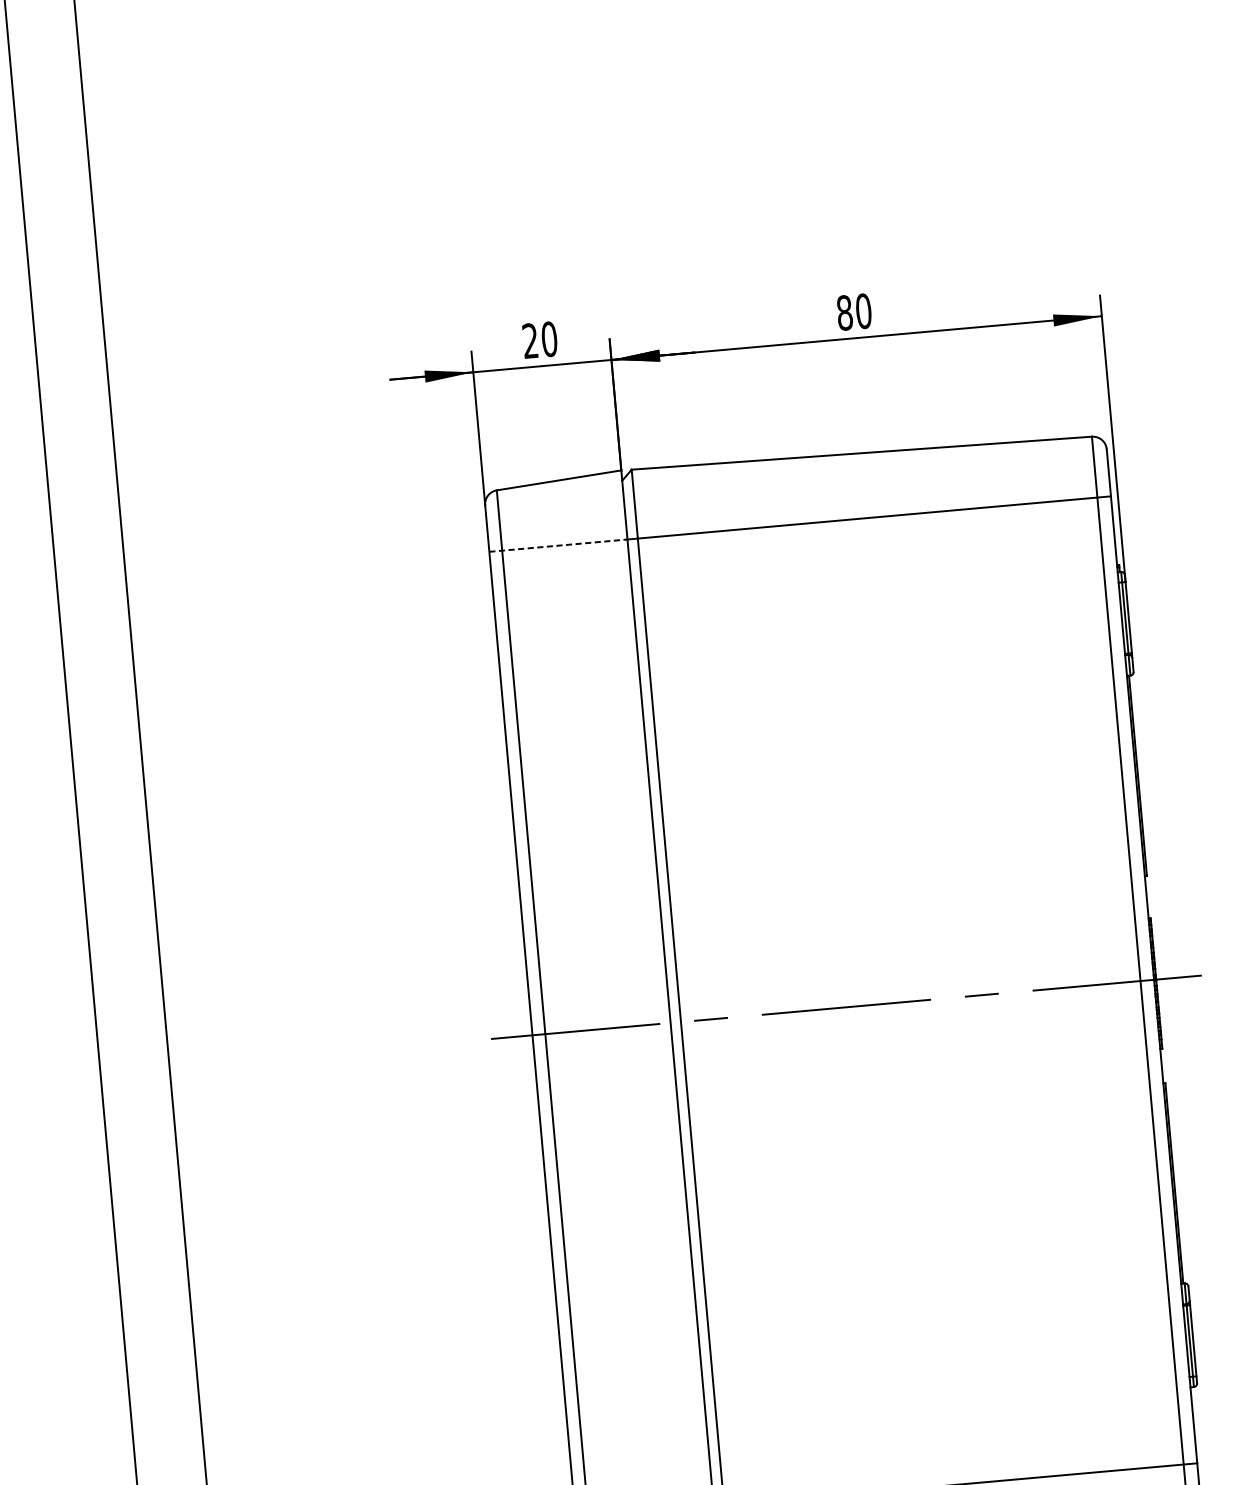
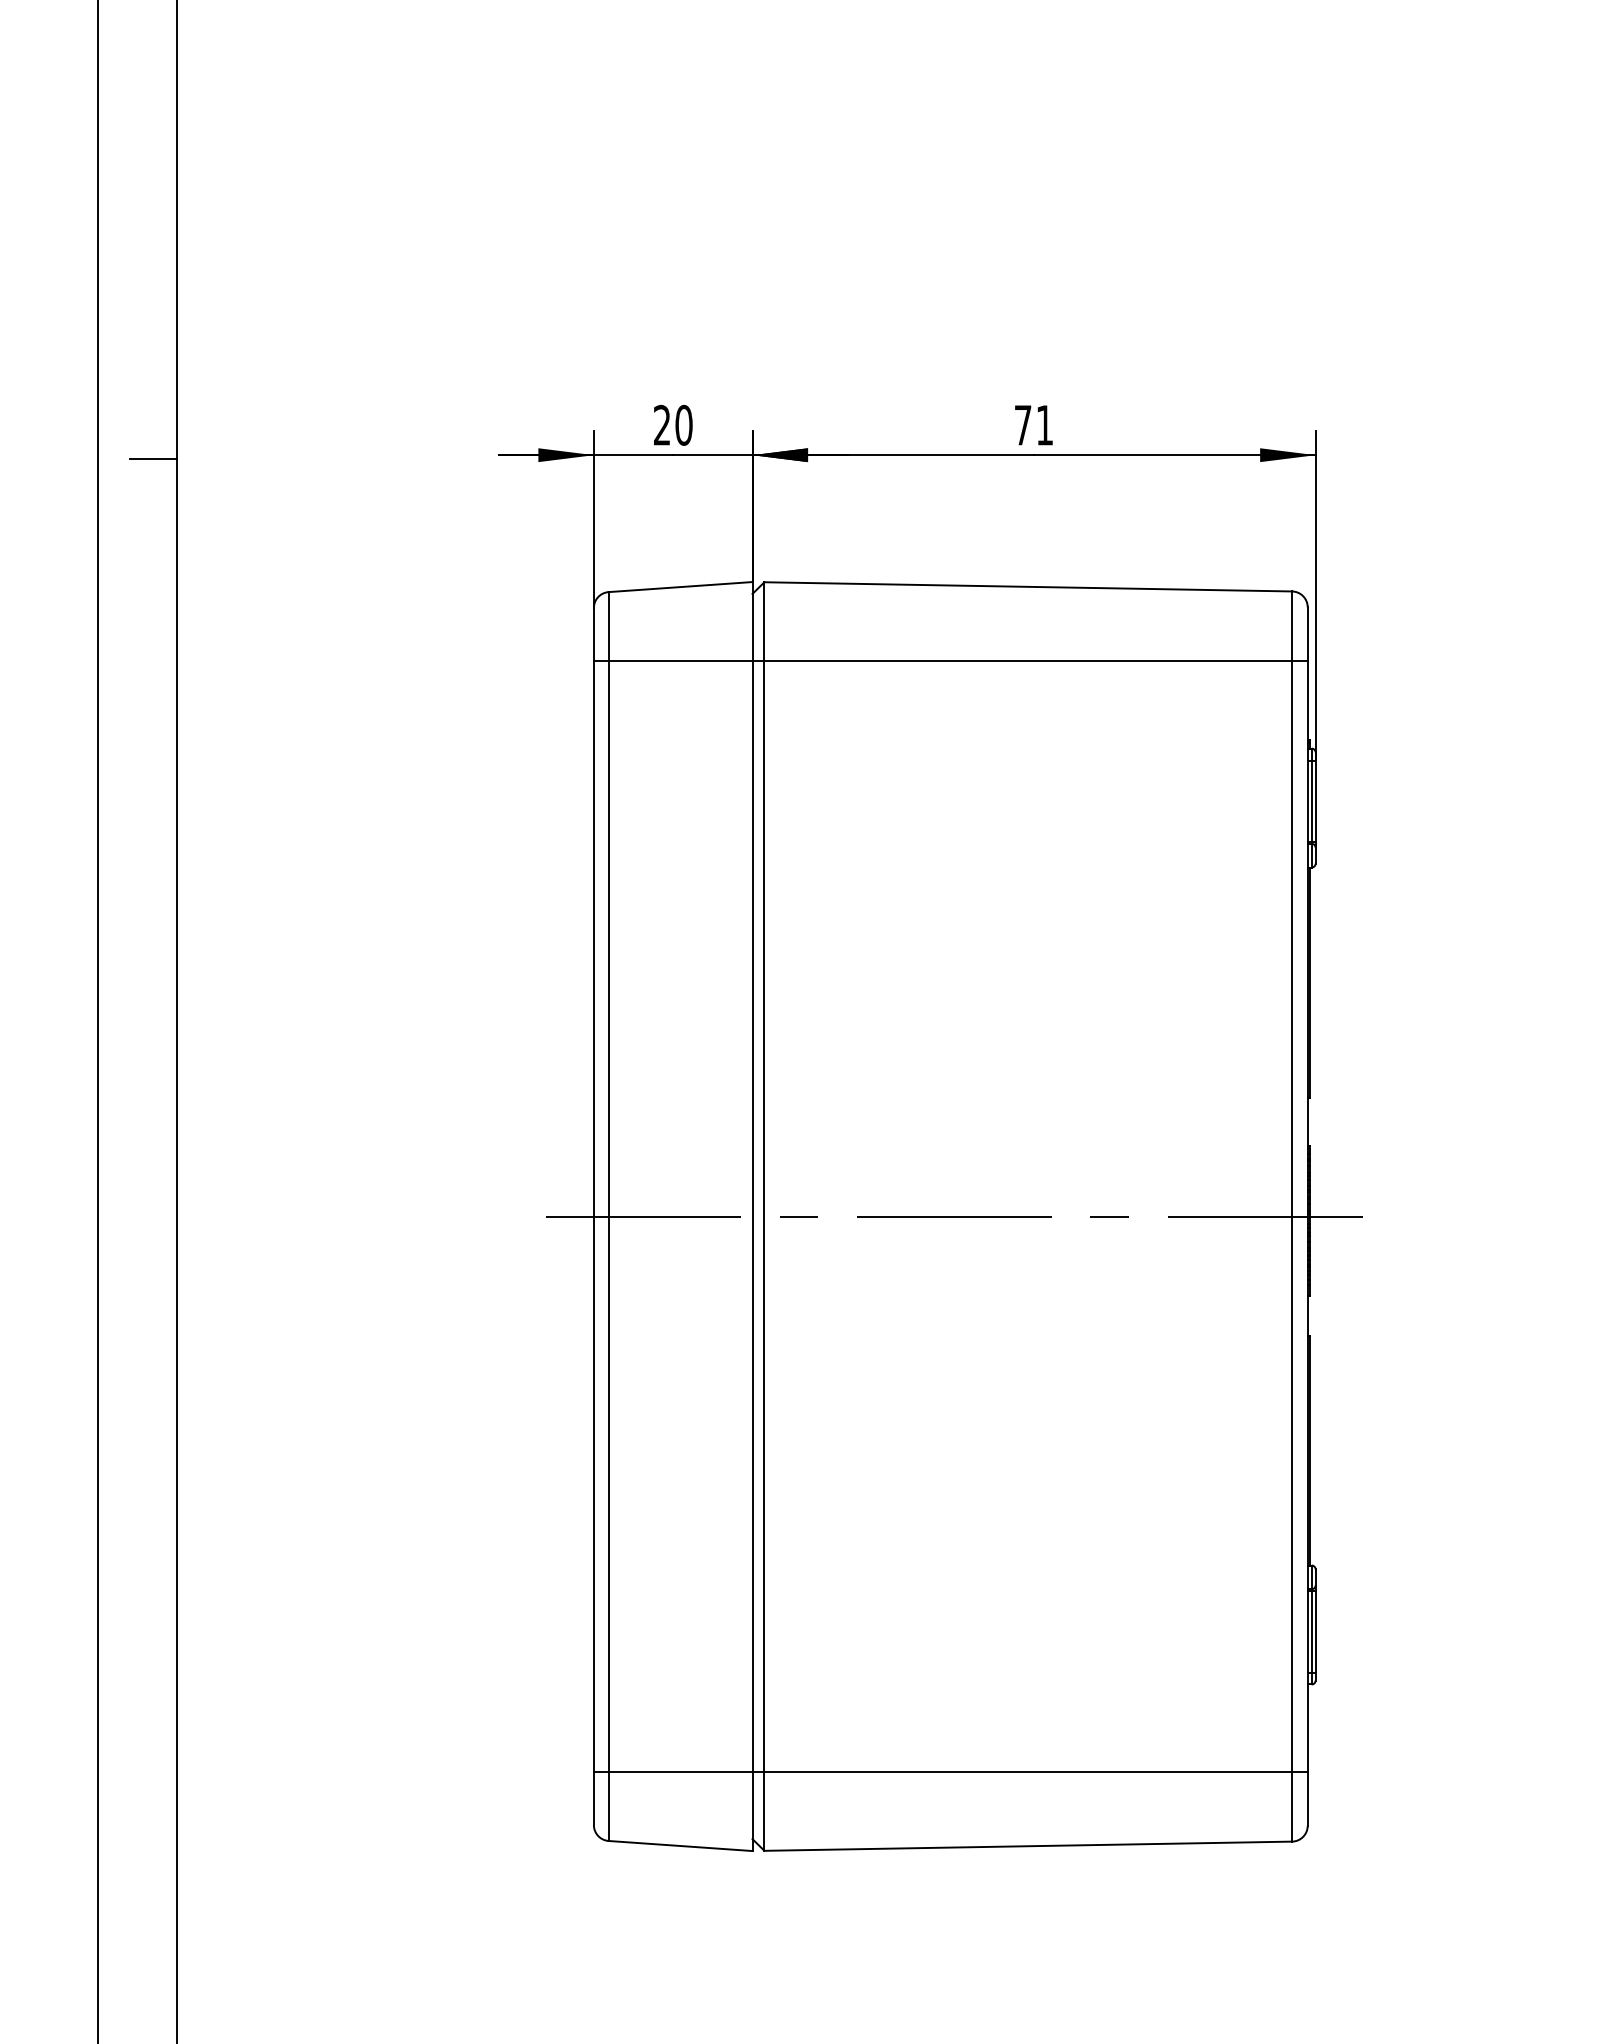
text: (853, 311) -> (1033, 424), 80 -> 71
line: (90, 409) -> (153, 458), added
line: (558, 545) -> (673, 661), dashed -> solid

